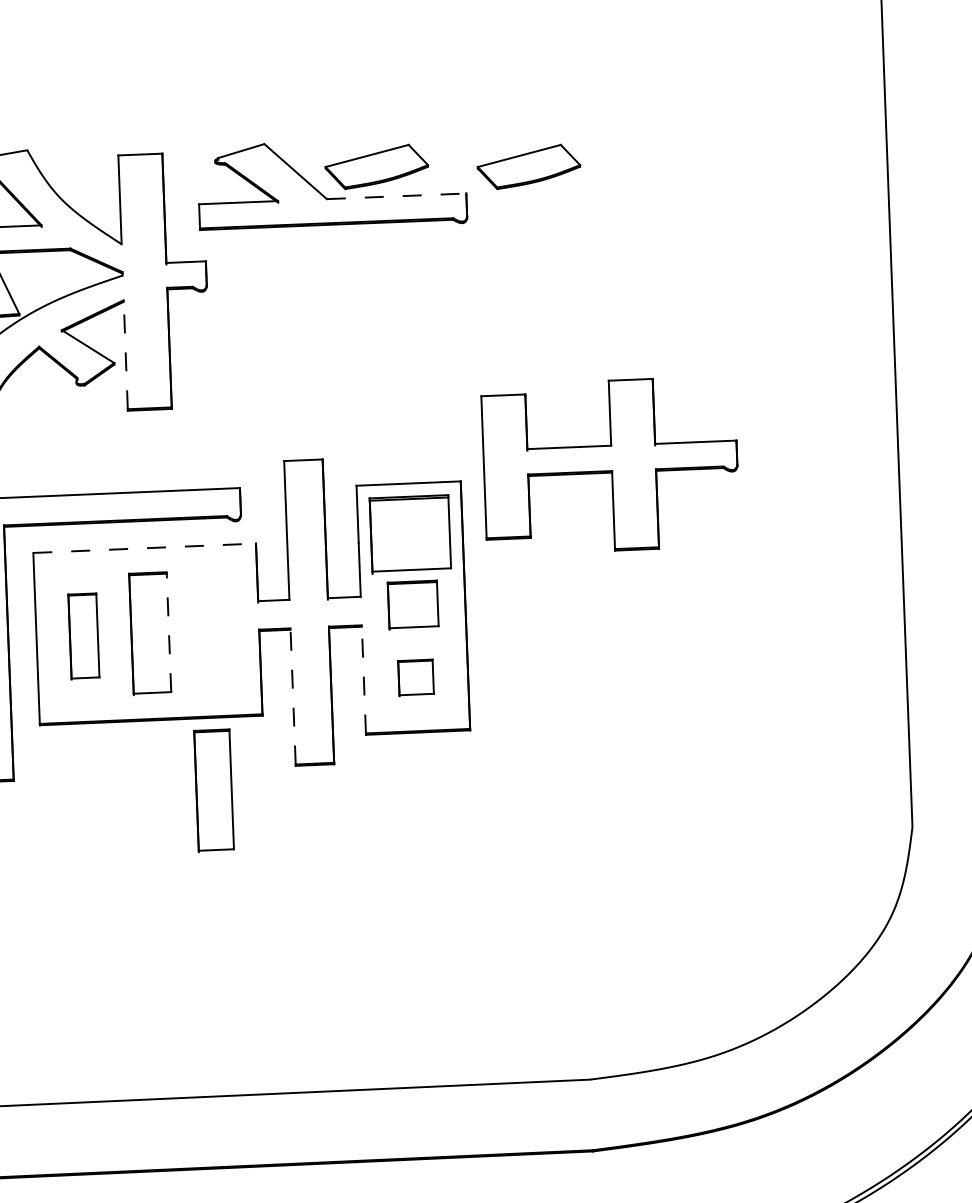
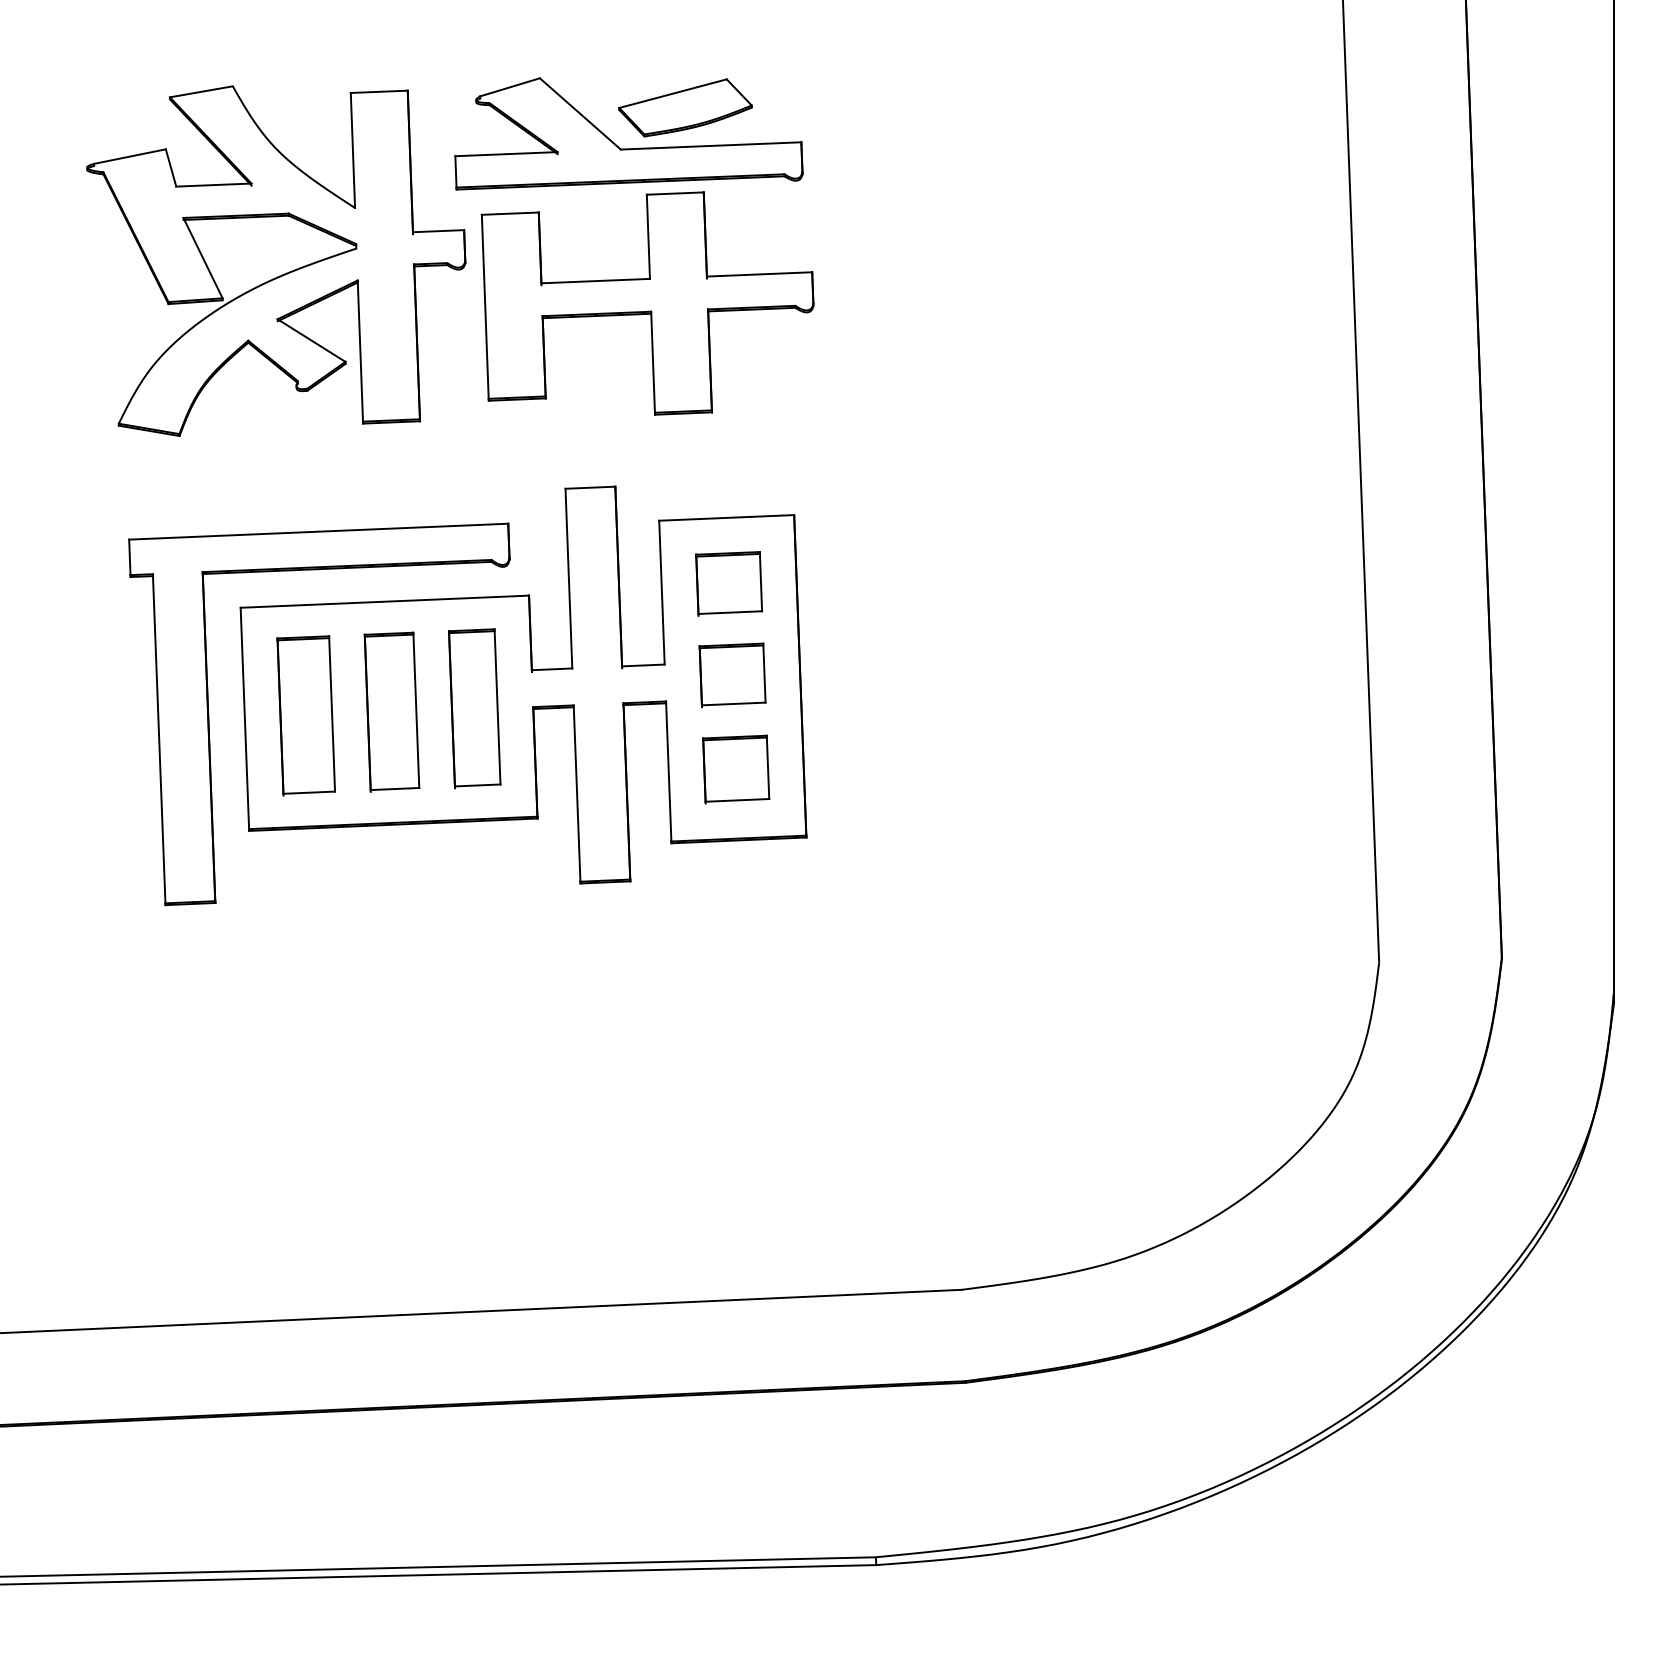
part: (528, 166) -> (882, 107), removed
line: (396, 195) -> (711, 145), dashed -> solid
line: (125, 355) -> (360, 351), dashed -> solid
part: (609, 464) -> (647, 303), moved
part: (410, 534) -> (729, 583), size x0.62
line: (145, 548) -> (385, 601), dashed -> solid
line: (169, 632) -> (416, 710), dashed -> solid
part: (83, 636) -> (305, 715), size x1.43
part: (416, 677) -> (736, 769), size x1.43
line: (363, 678) -> (668, 770), dashed -> solid
line: (293, 696) -> (577, 793), dashed -> solid
part: (213, 790) -> (474, 708), moved

